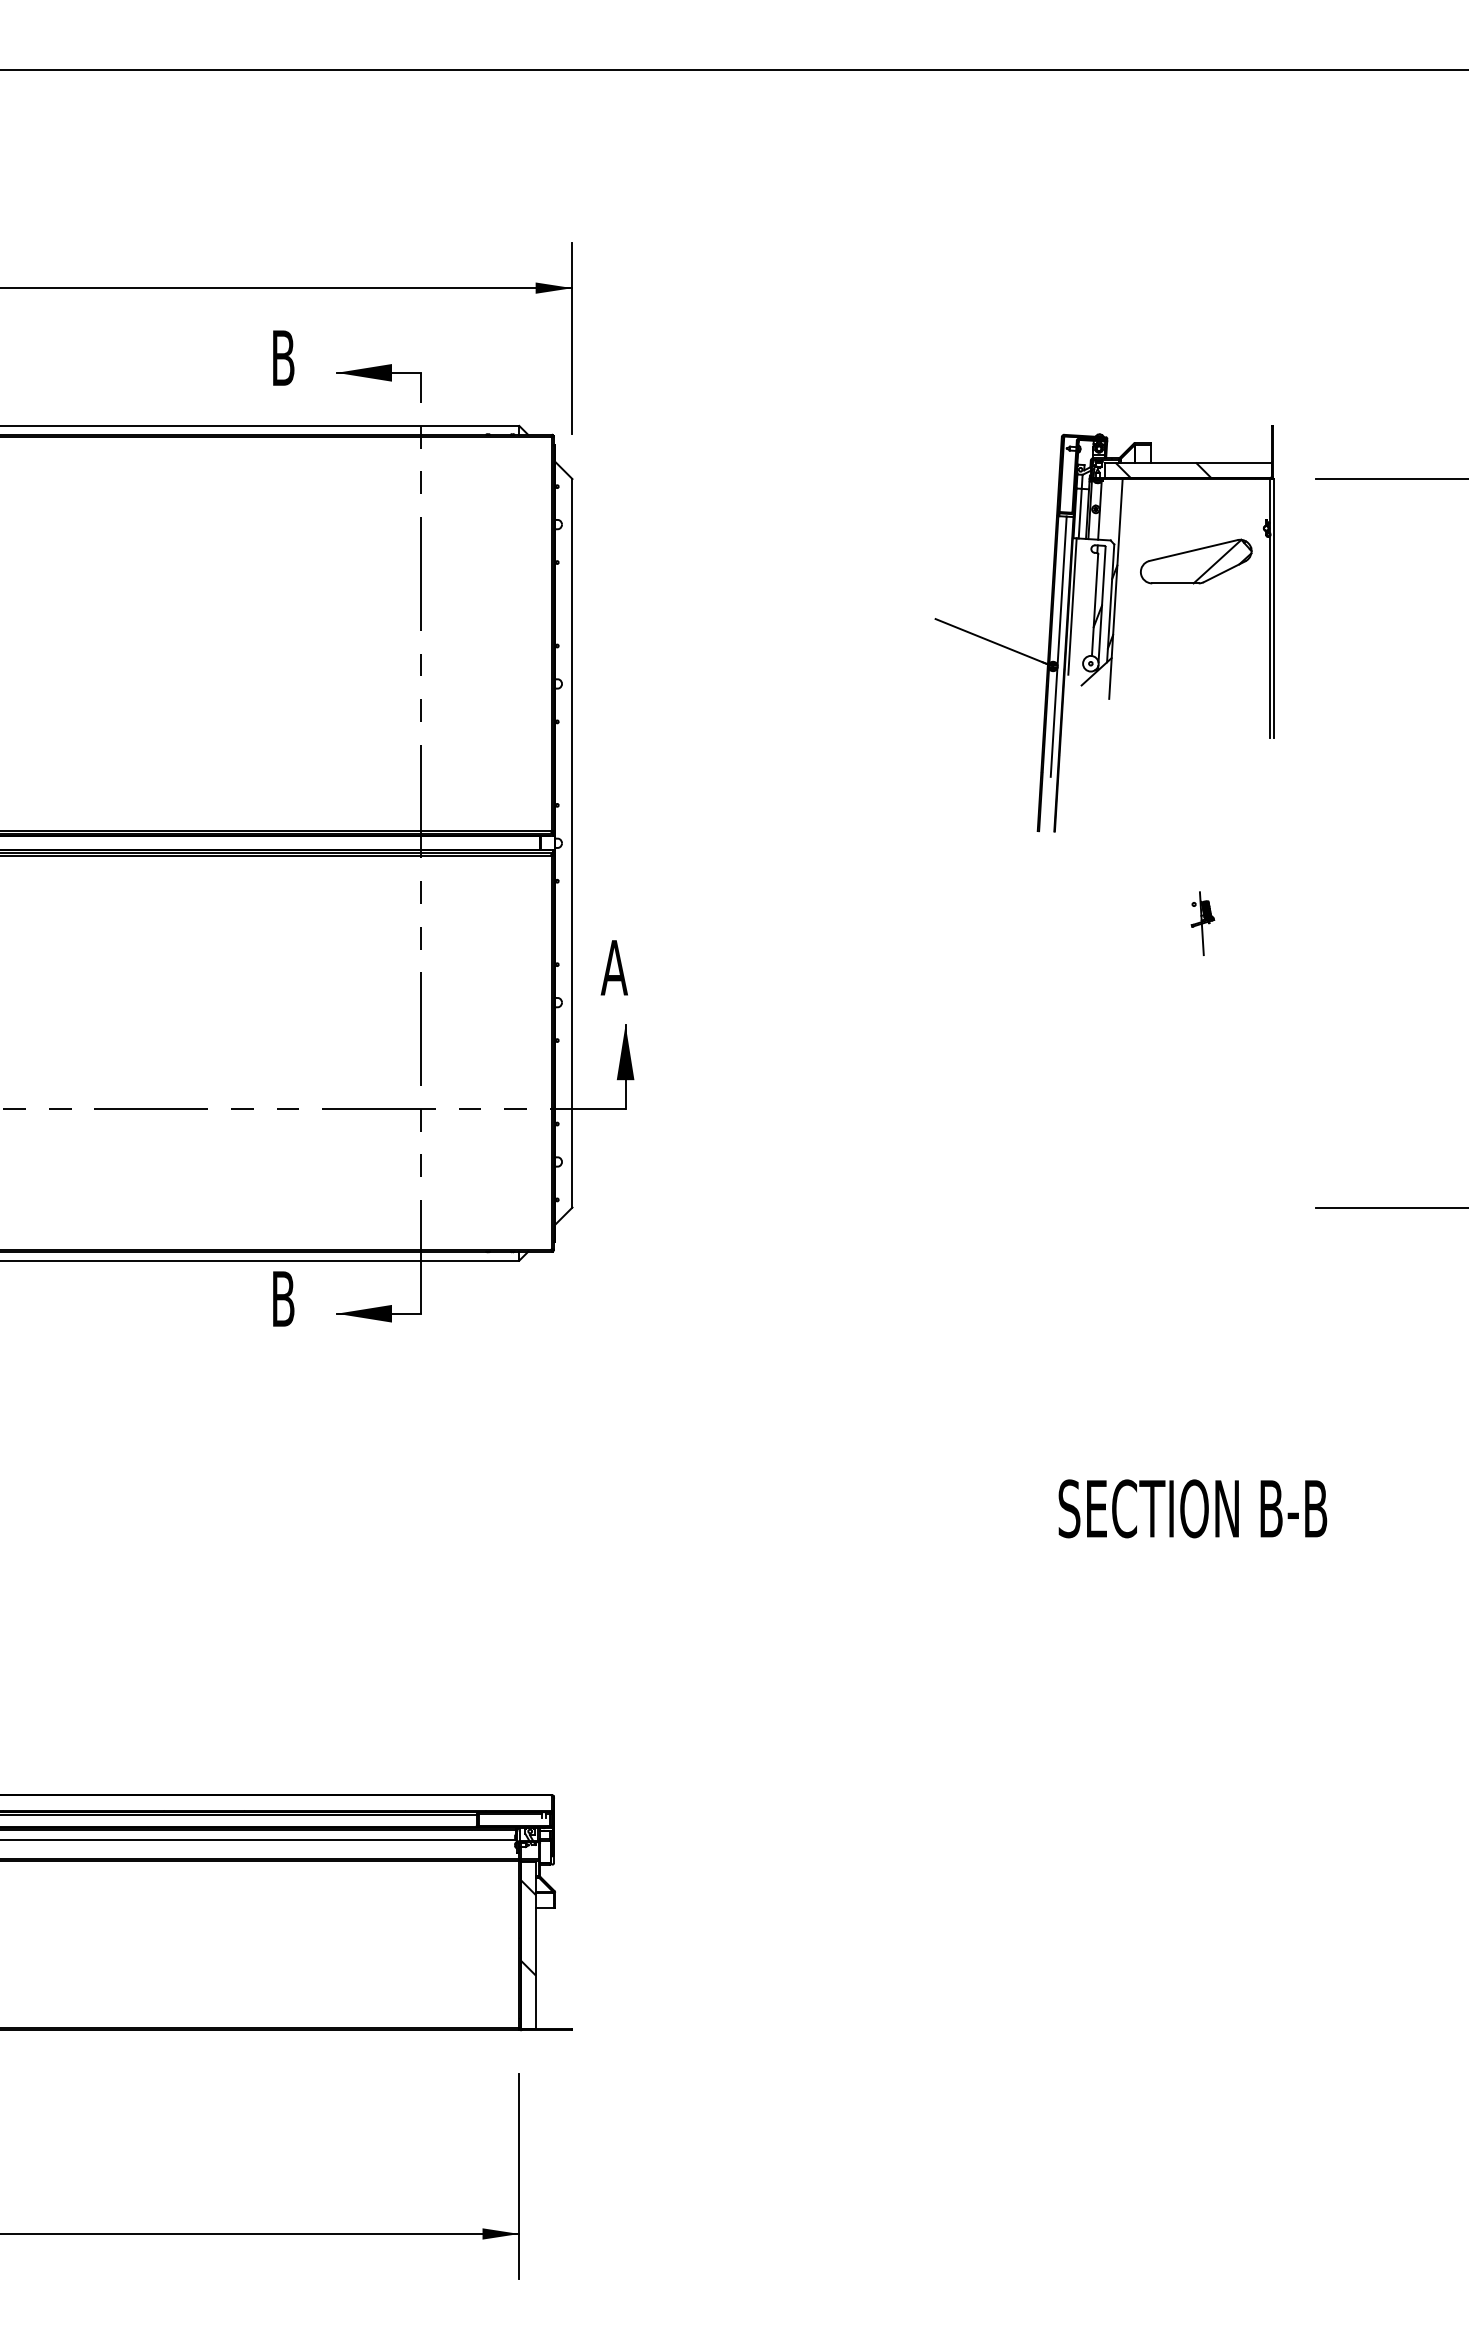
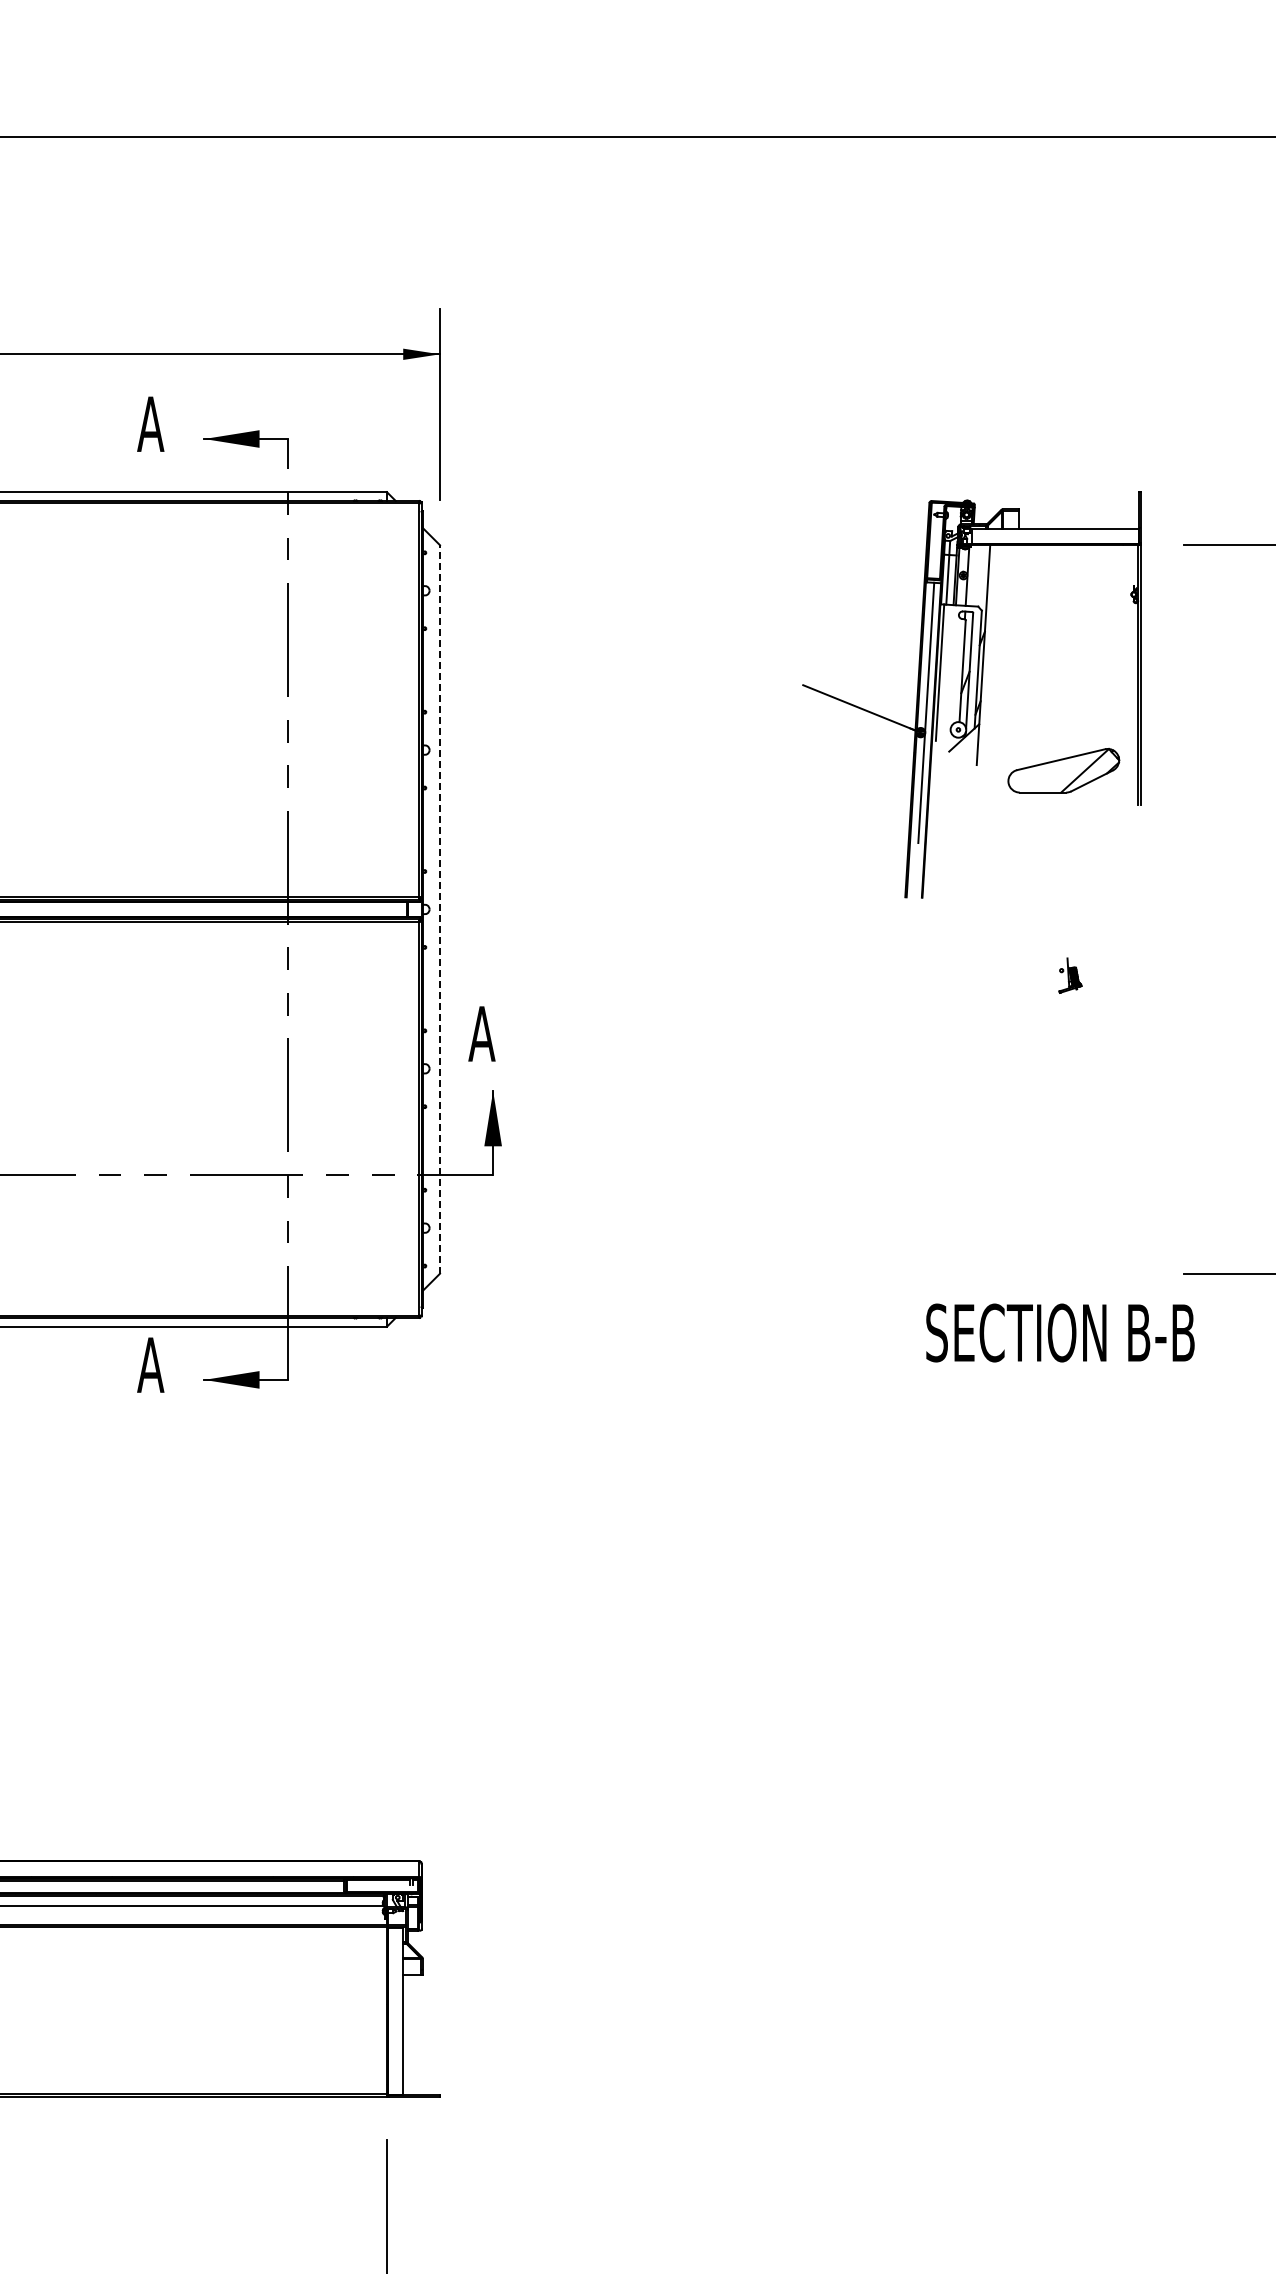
text: (282, 357) -> (150, 423), B -> A
hatch: (1163, 469) -> (1031, 535), removed
part: (1196, 561) -> (1064, 770), moved
line: (572, 842) -> (440, 908), solid -> dashed
line: (1202, 939) -> (1070, 1005), removed
text: (282, 1298) -> (150, 1364), B -> A
text: (1192, 1508) -> (1060, 1332), moved
hatch: (527, 1927) -> (395, 1993), removed

